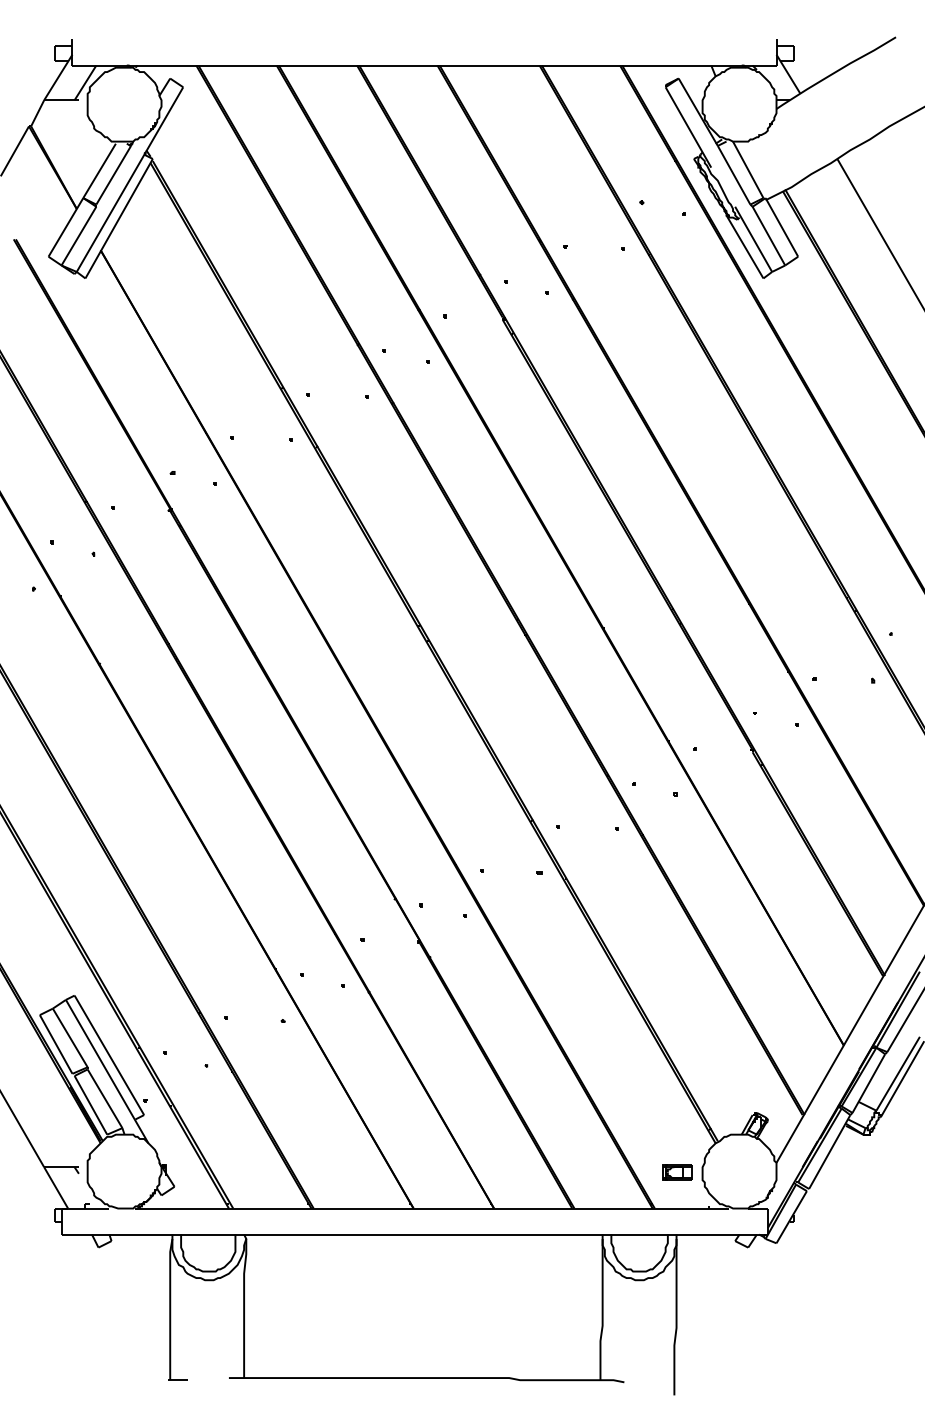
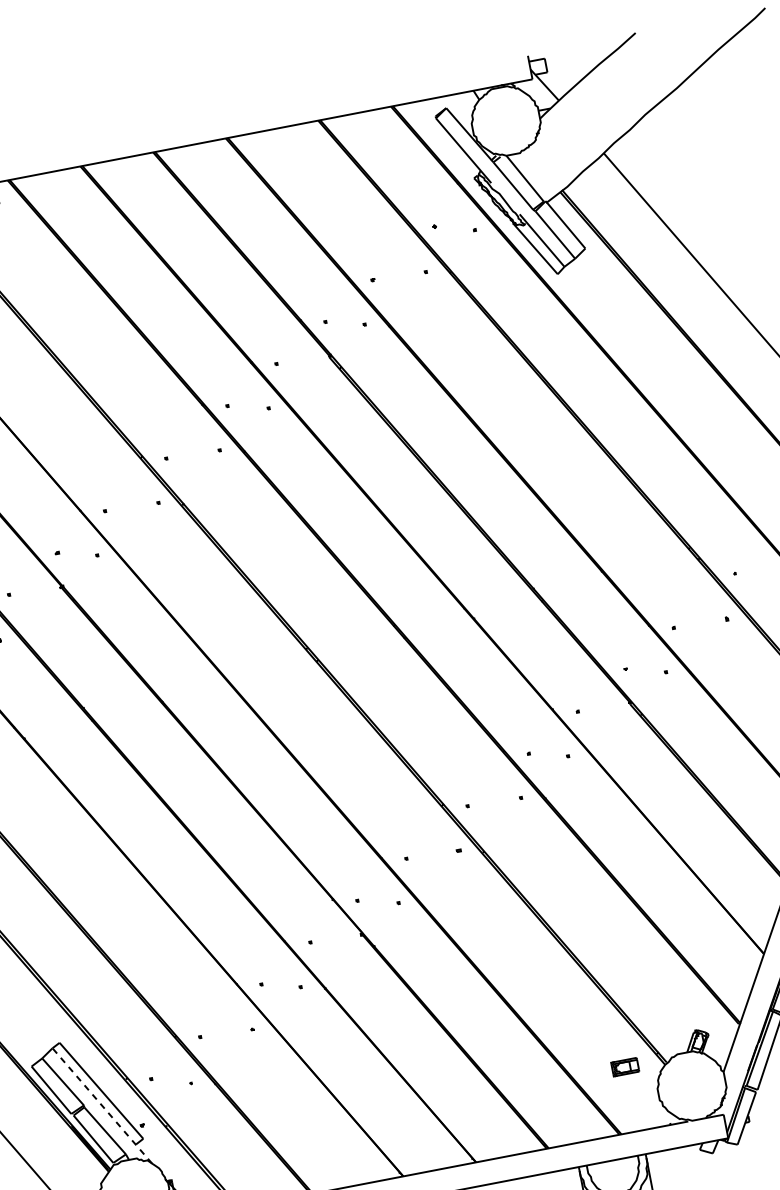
line: (107, 1071) -> (102, 1105), solid -> dashed
part: (677, 1172) -> (625, 1067), moved

